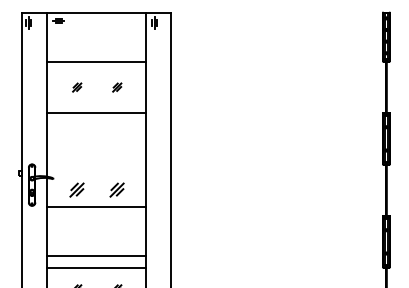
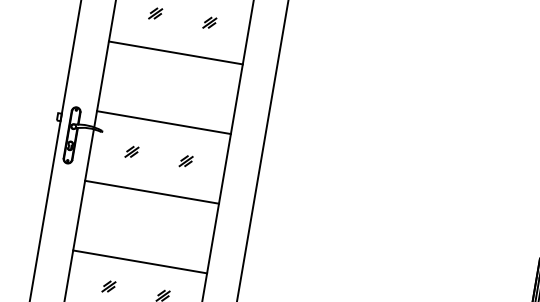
part: (77, 189) -> (132, 151), size x0.62
part: (117, 189) -> (186, 161), size x0.62
line: (96, 206) -> (163, 122), moved
line: (96, 256) -> (151, 192), moved

